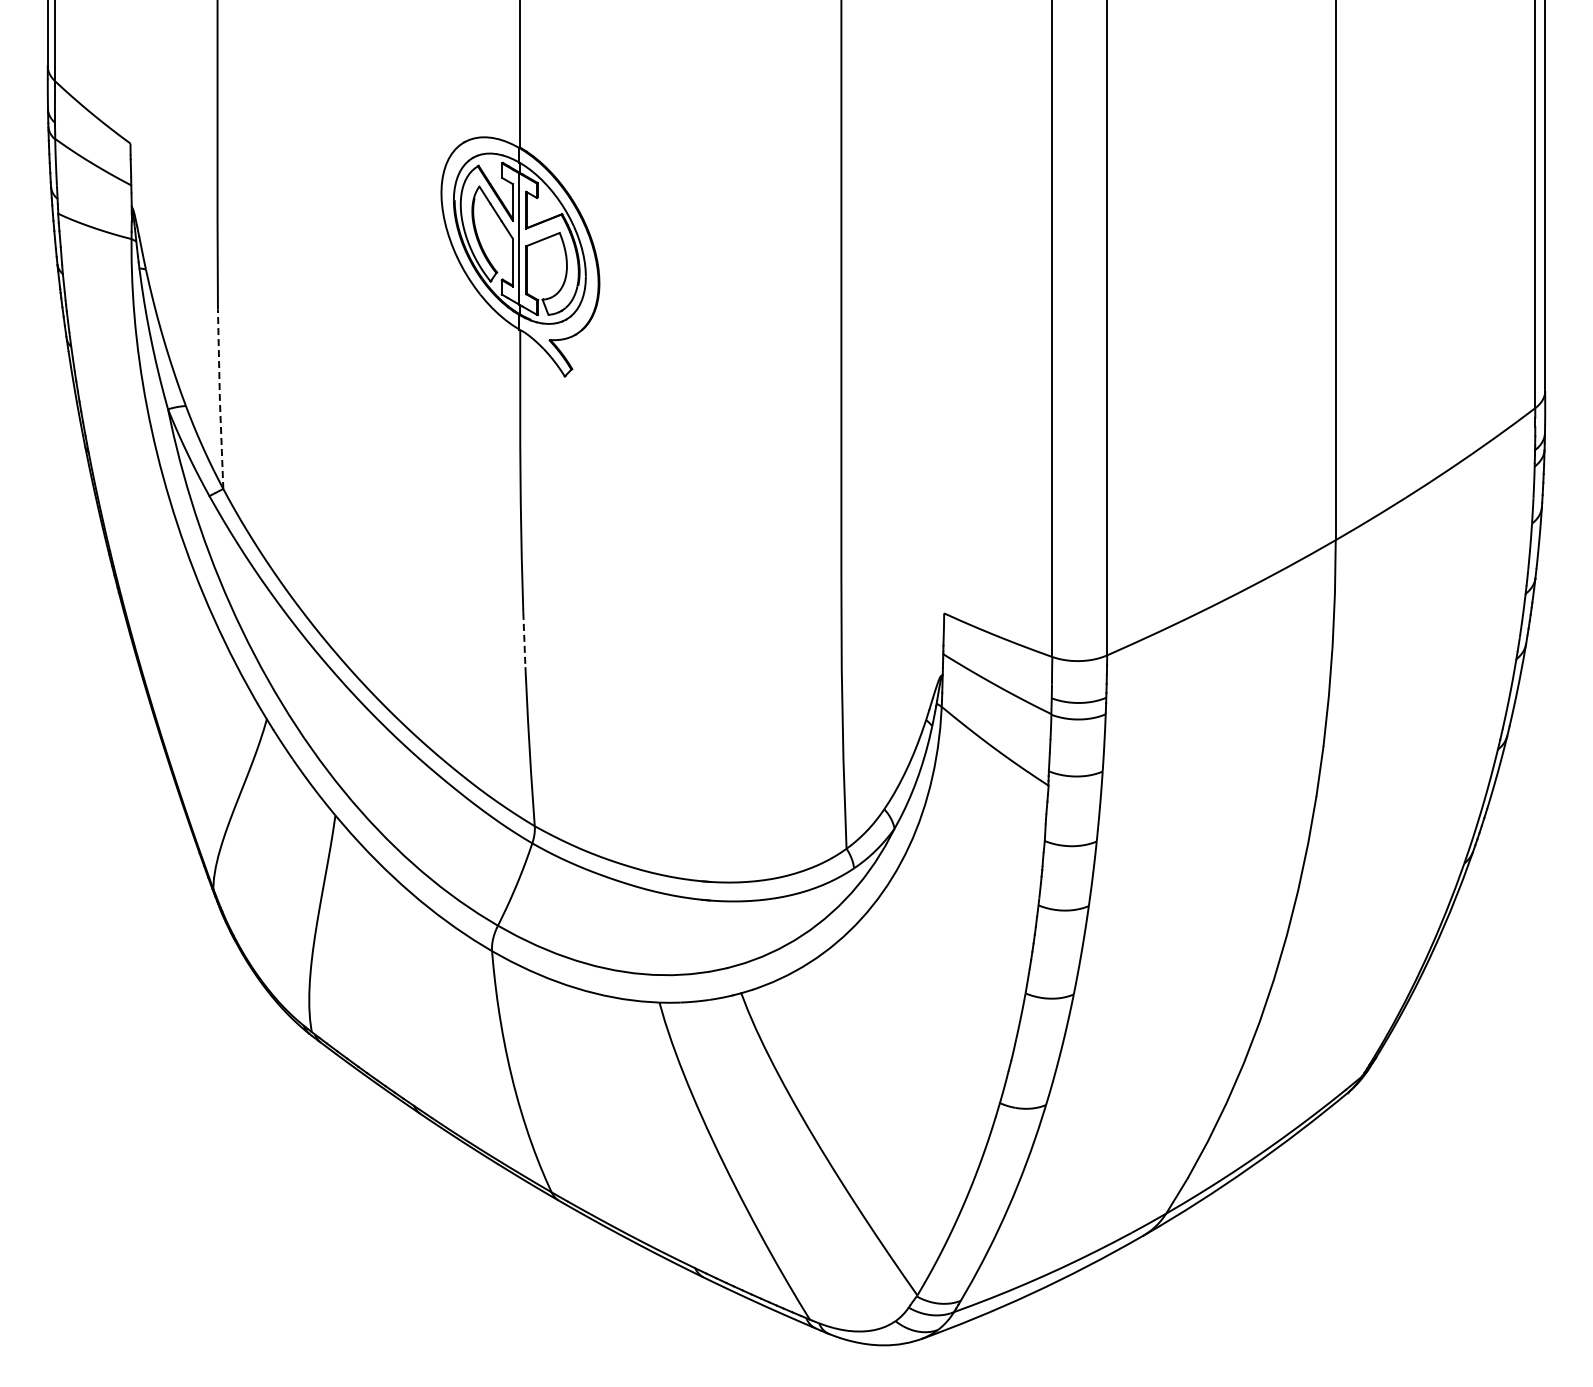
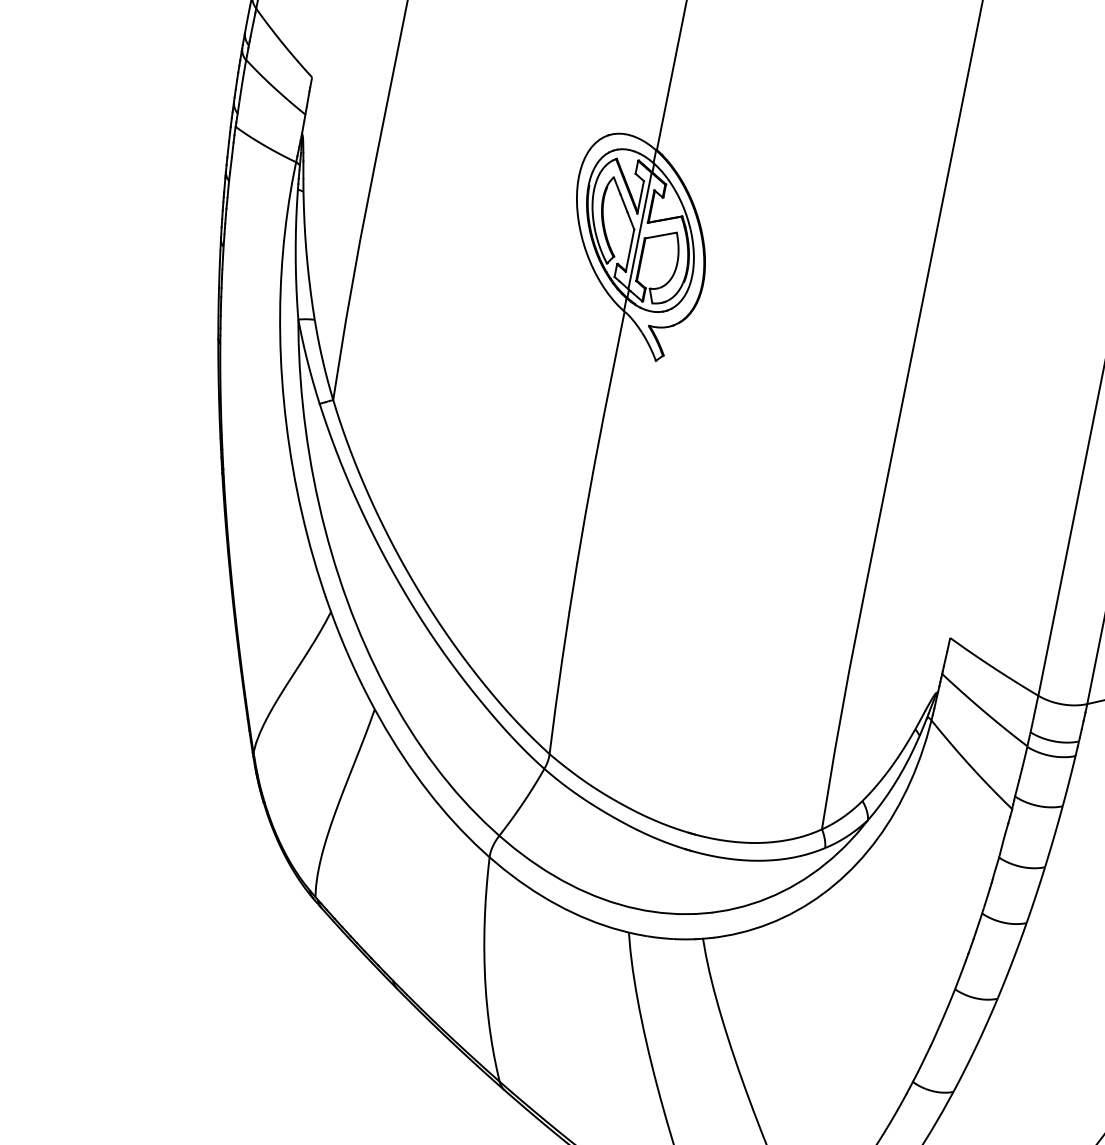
line: (219, 399) -> (345, 320), dashed -> solid
line: (524, 640) -> (573, 587), dashed -> solid

